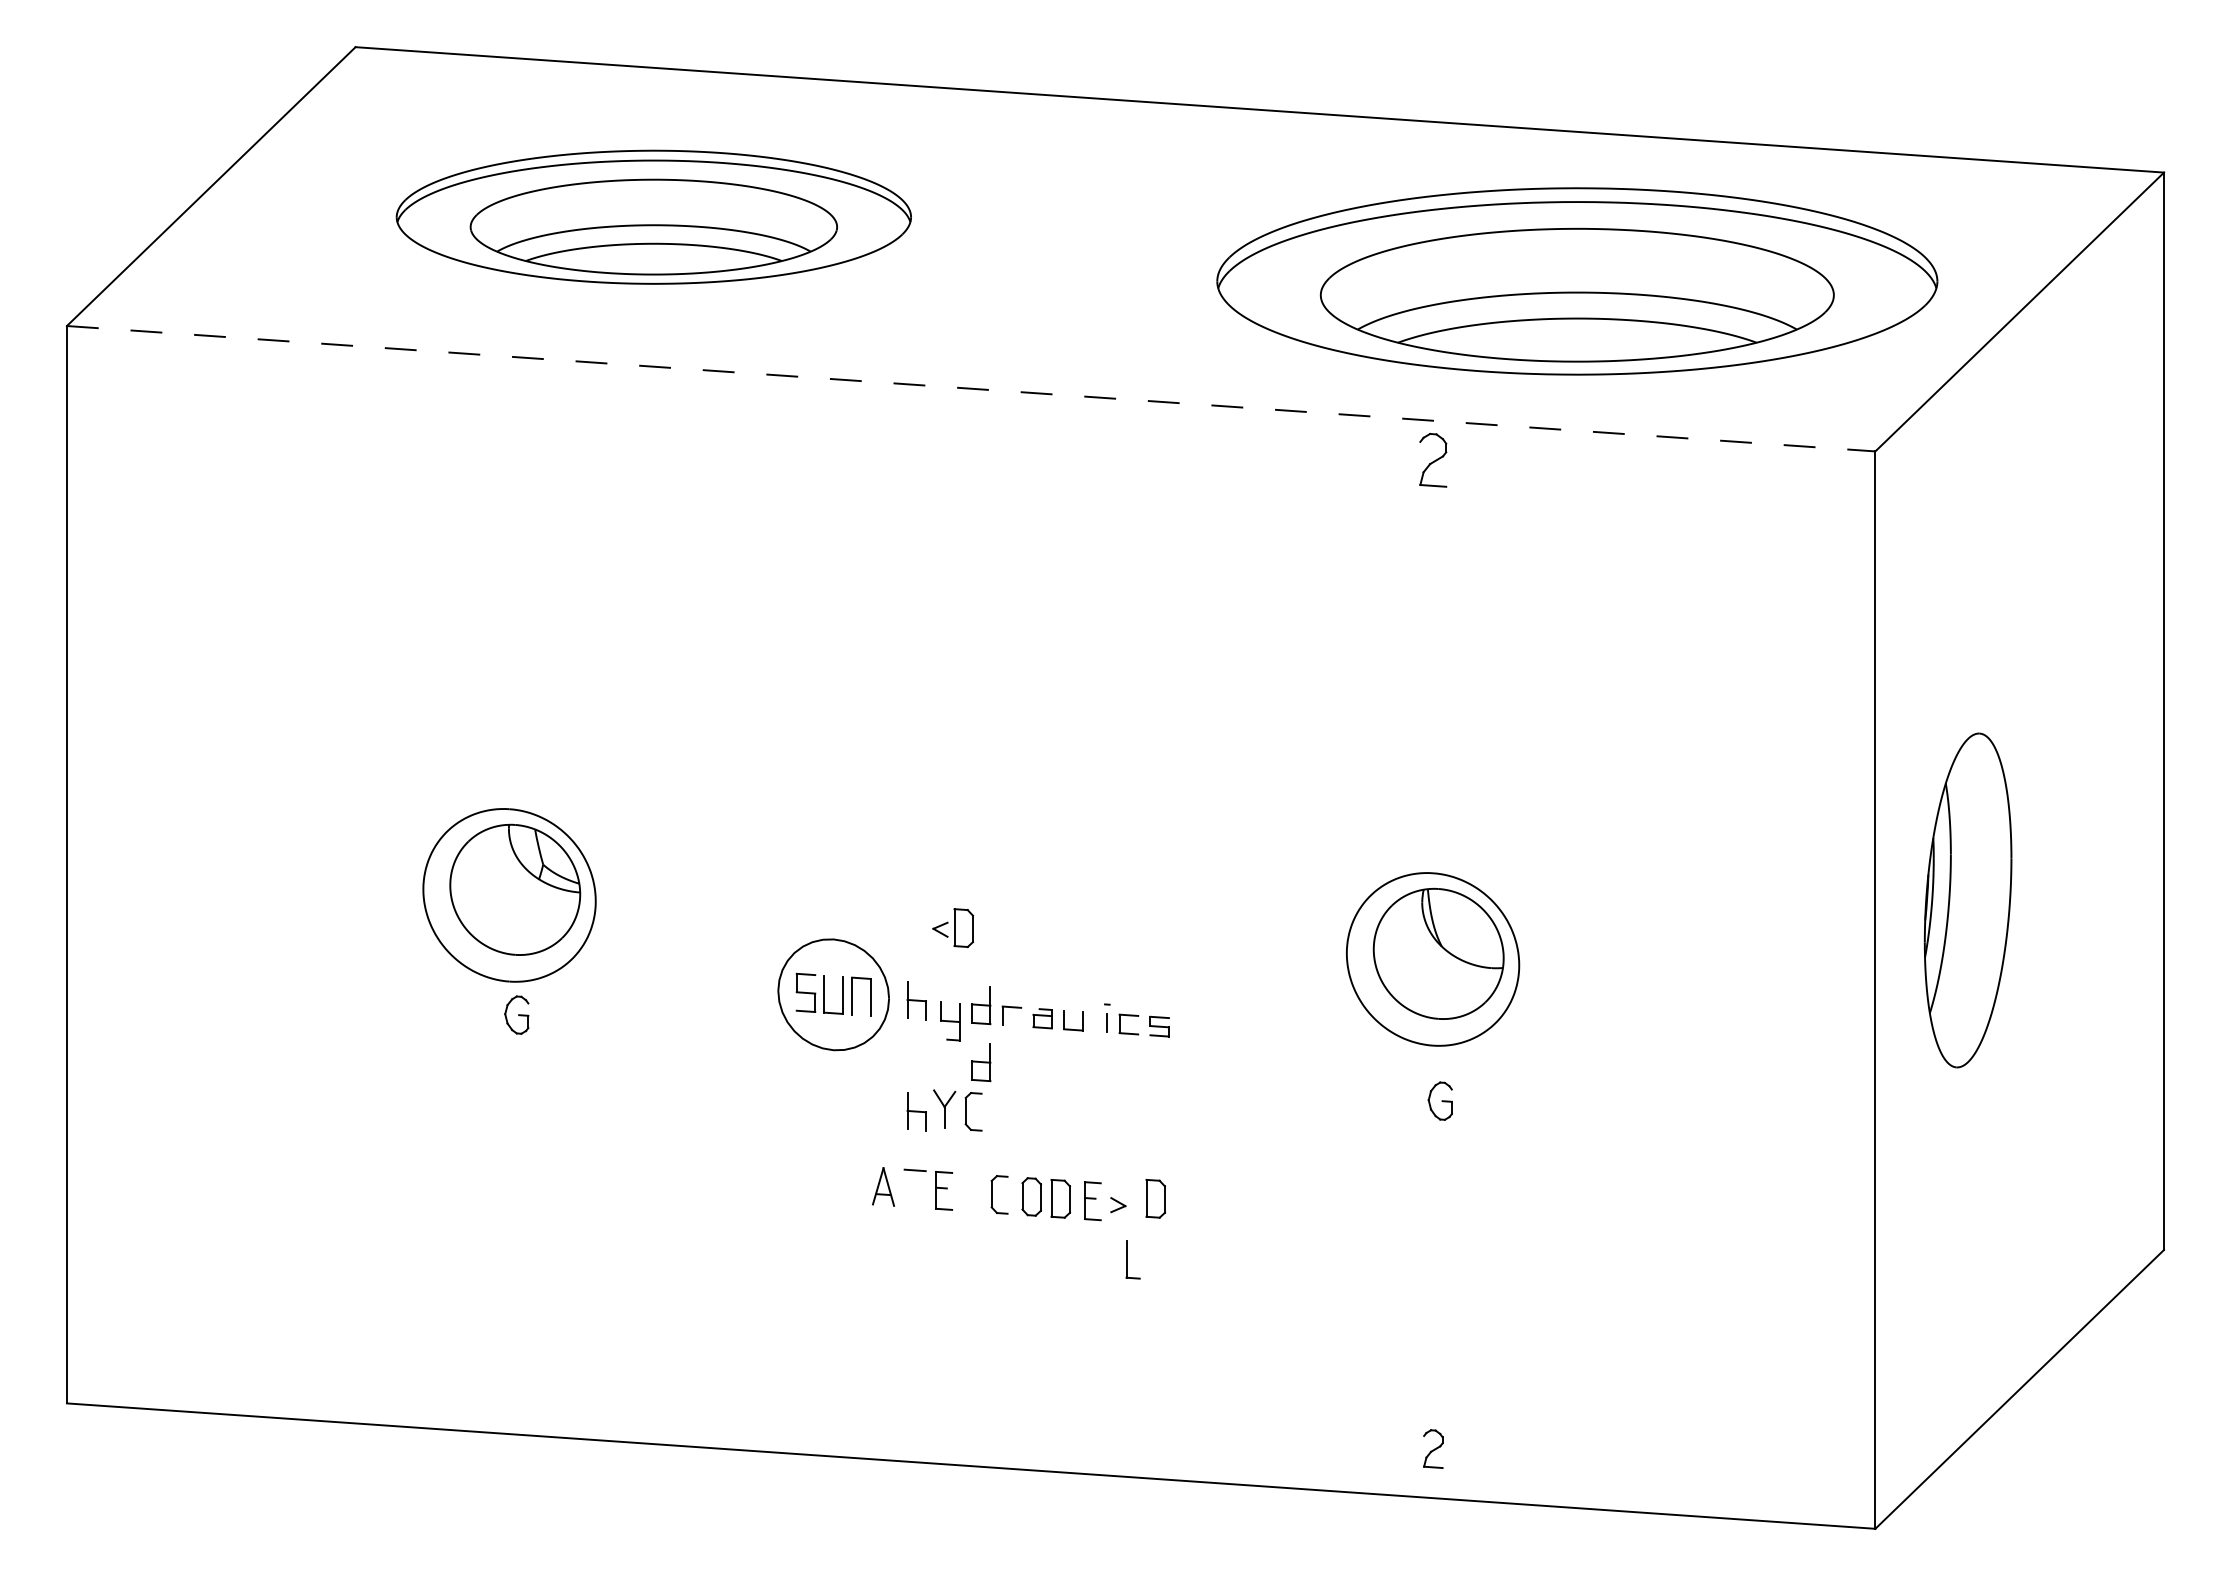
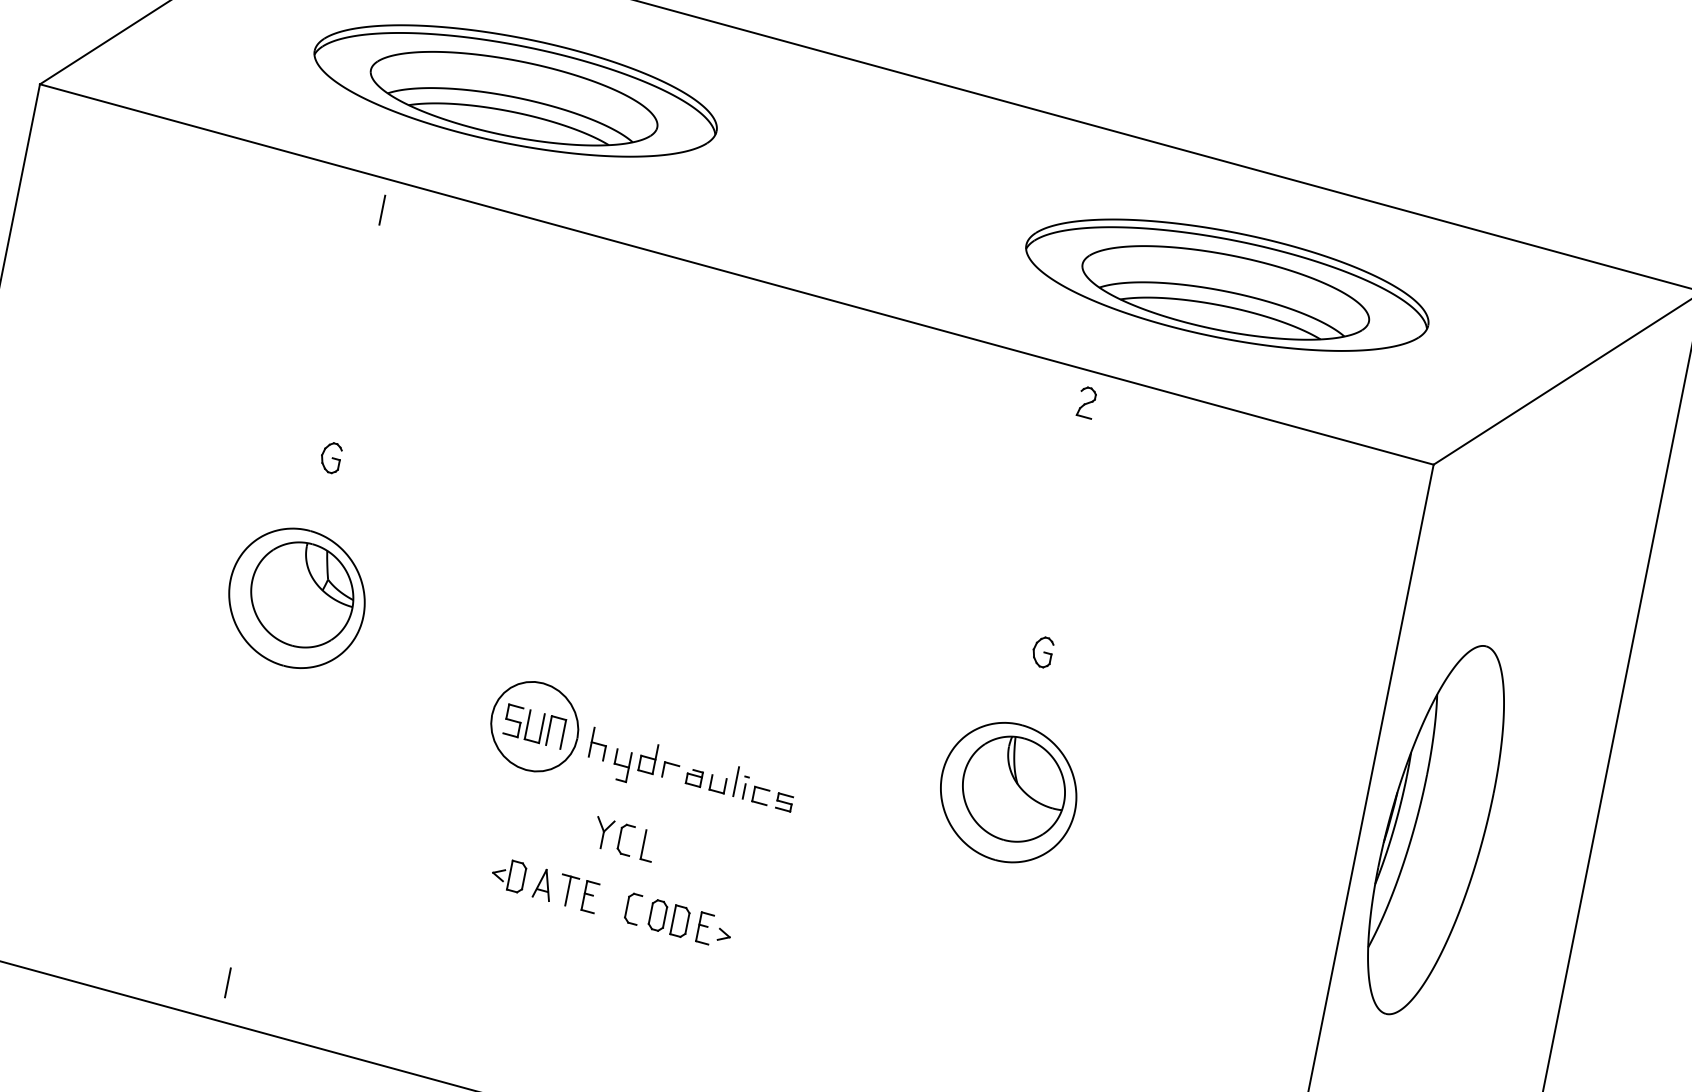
part: (1577, 280) -> (1227, 284), size x0.71
line: (971, 388) -> (737, 274), dashed -> solid
line: (519, 396) -> (382, 210), added
part: (1433, 460) -> (1086, 402), size x0.71
part: (1967, 900) -> (1435, 830), size x1.43
part: (953, 928) -> (508, 875), moved
line: (1095, 1012) -> (736, 781), added
part: (516, 1014) -> (330, 457), moved
part: (981, 1062) -> (639, 802), removed
part: (1439, 1100) -> (1042, 651), moved
part: (916, 1111) -> (581, 830), removed
line: (915, 1188) -> (568, 890), added
part: (1155, 1198) -> (754, 936), removed
part: (1132, 1259) -> (648, 845), moved
line: (519, 1385) -> (228, 982), added

